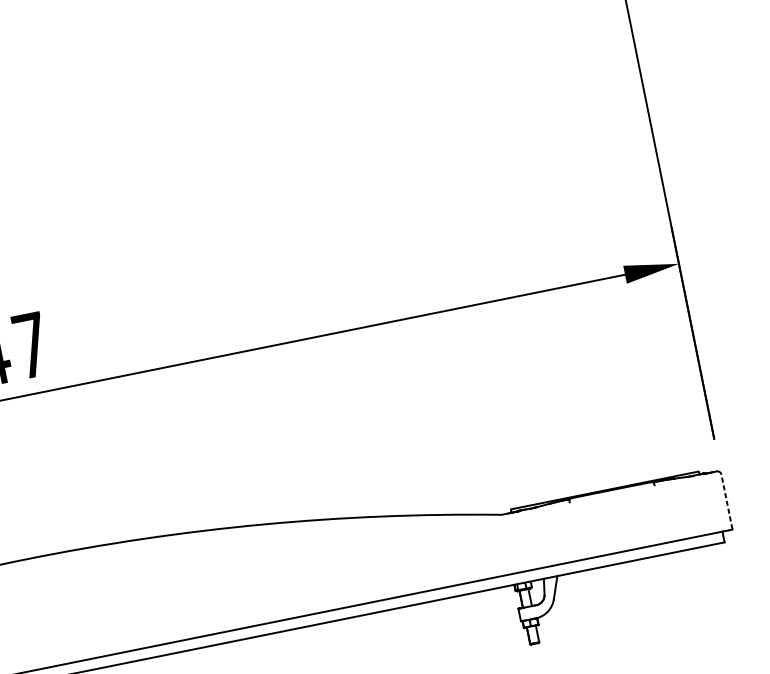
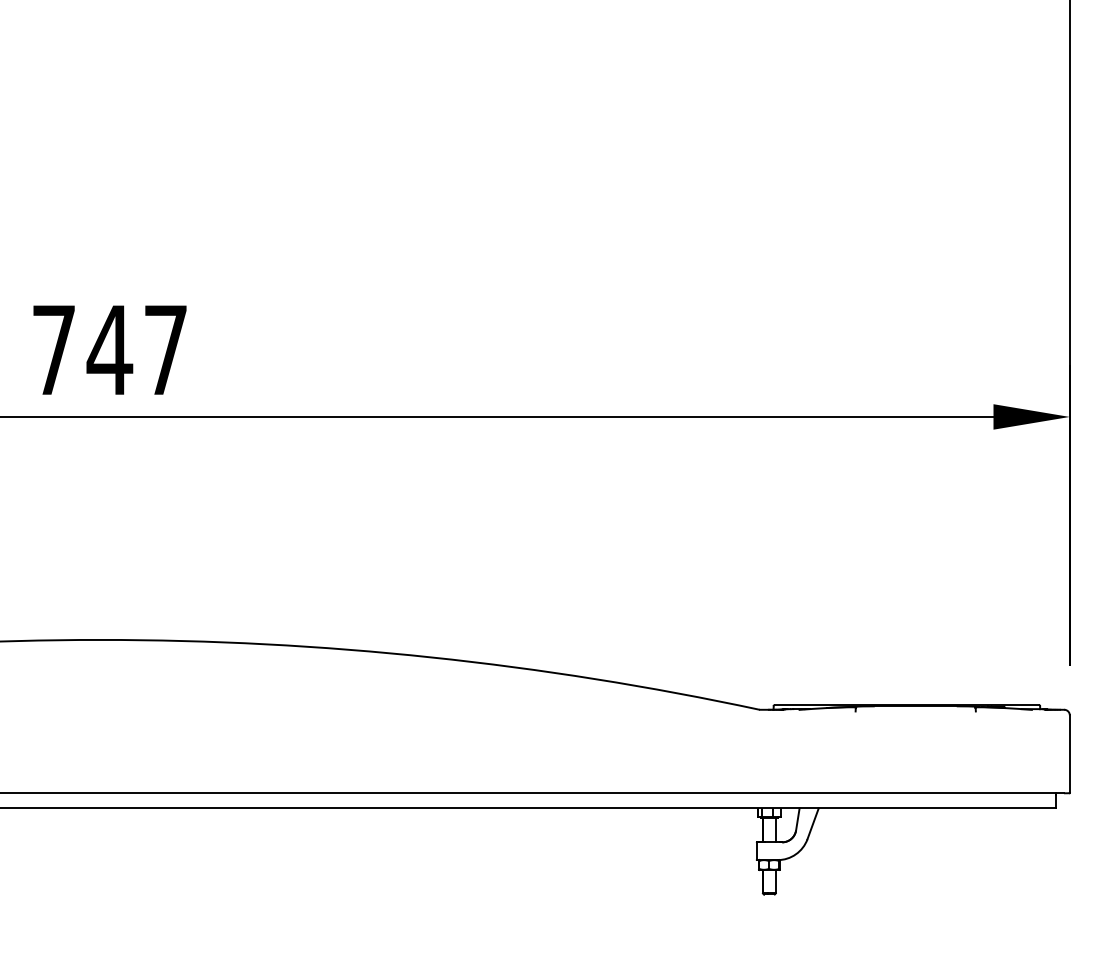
line: (726, 502) -> (1069, 754), dashed -> solid

